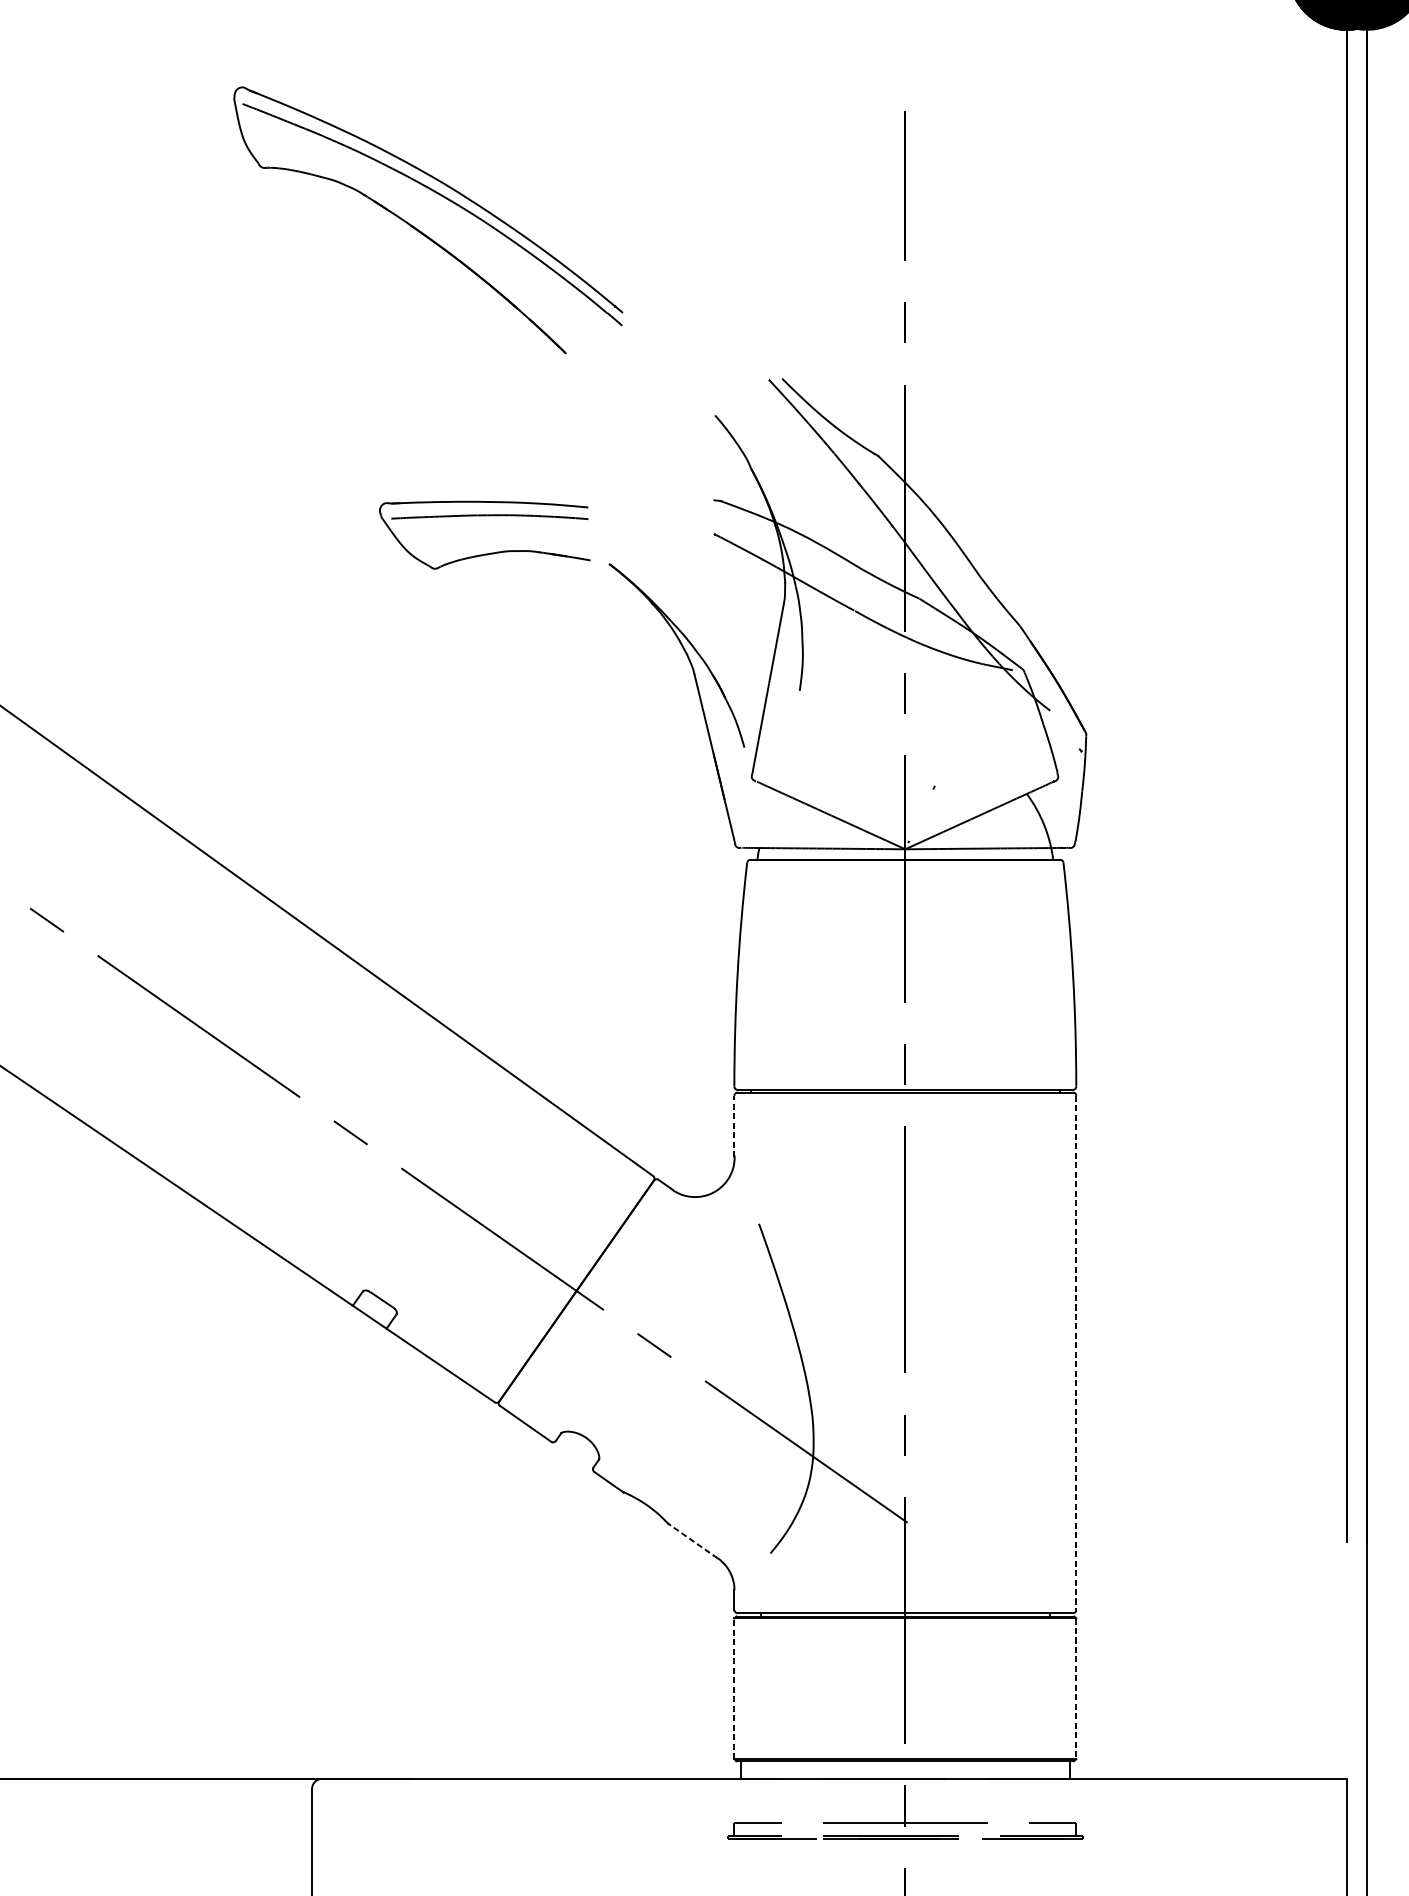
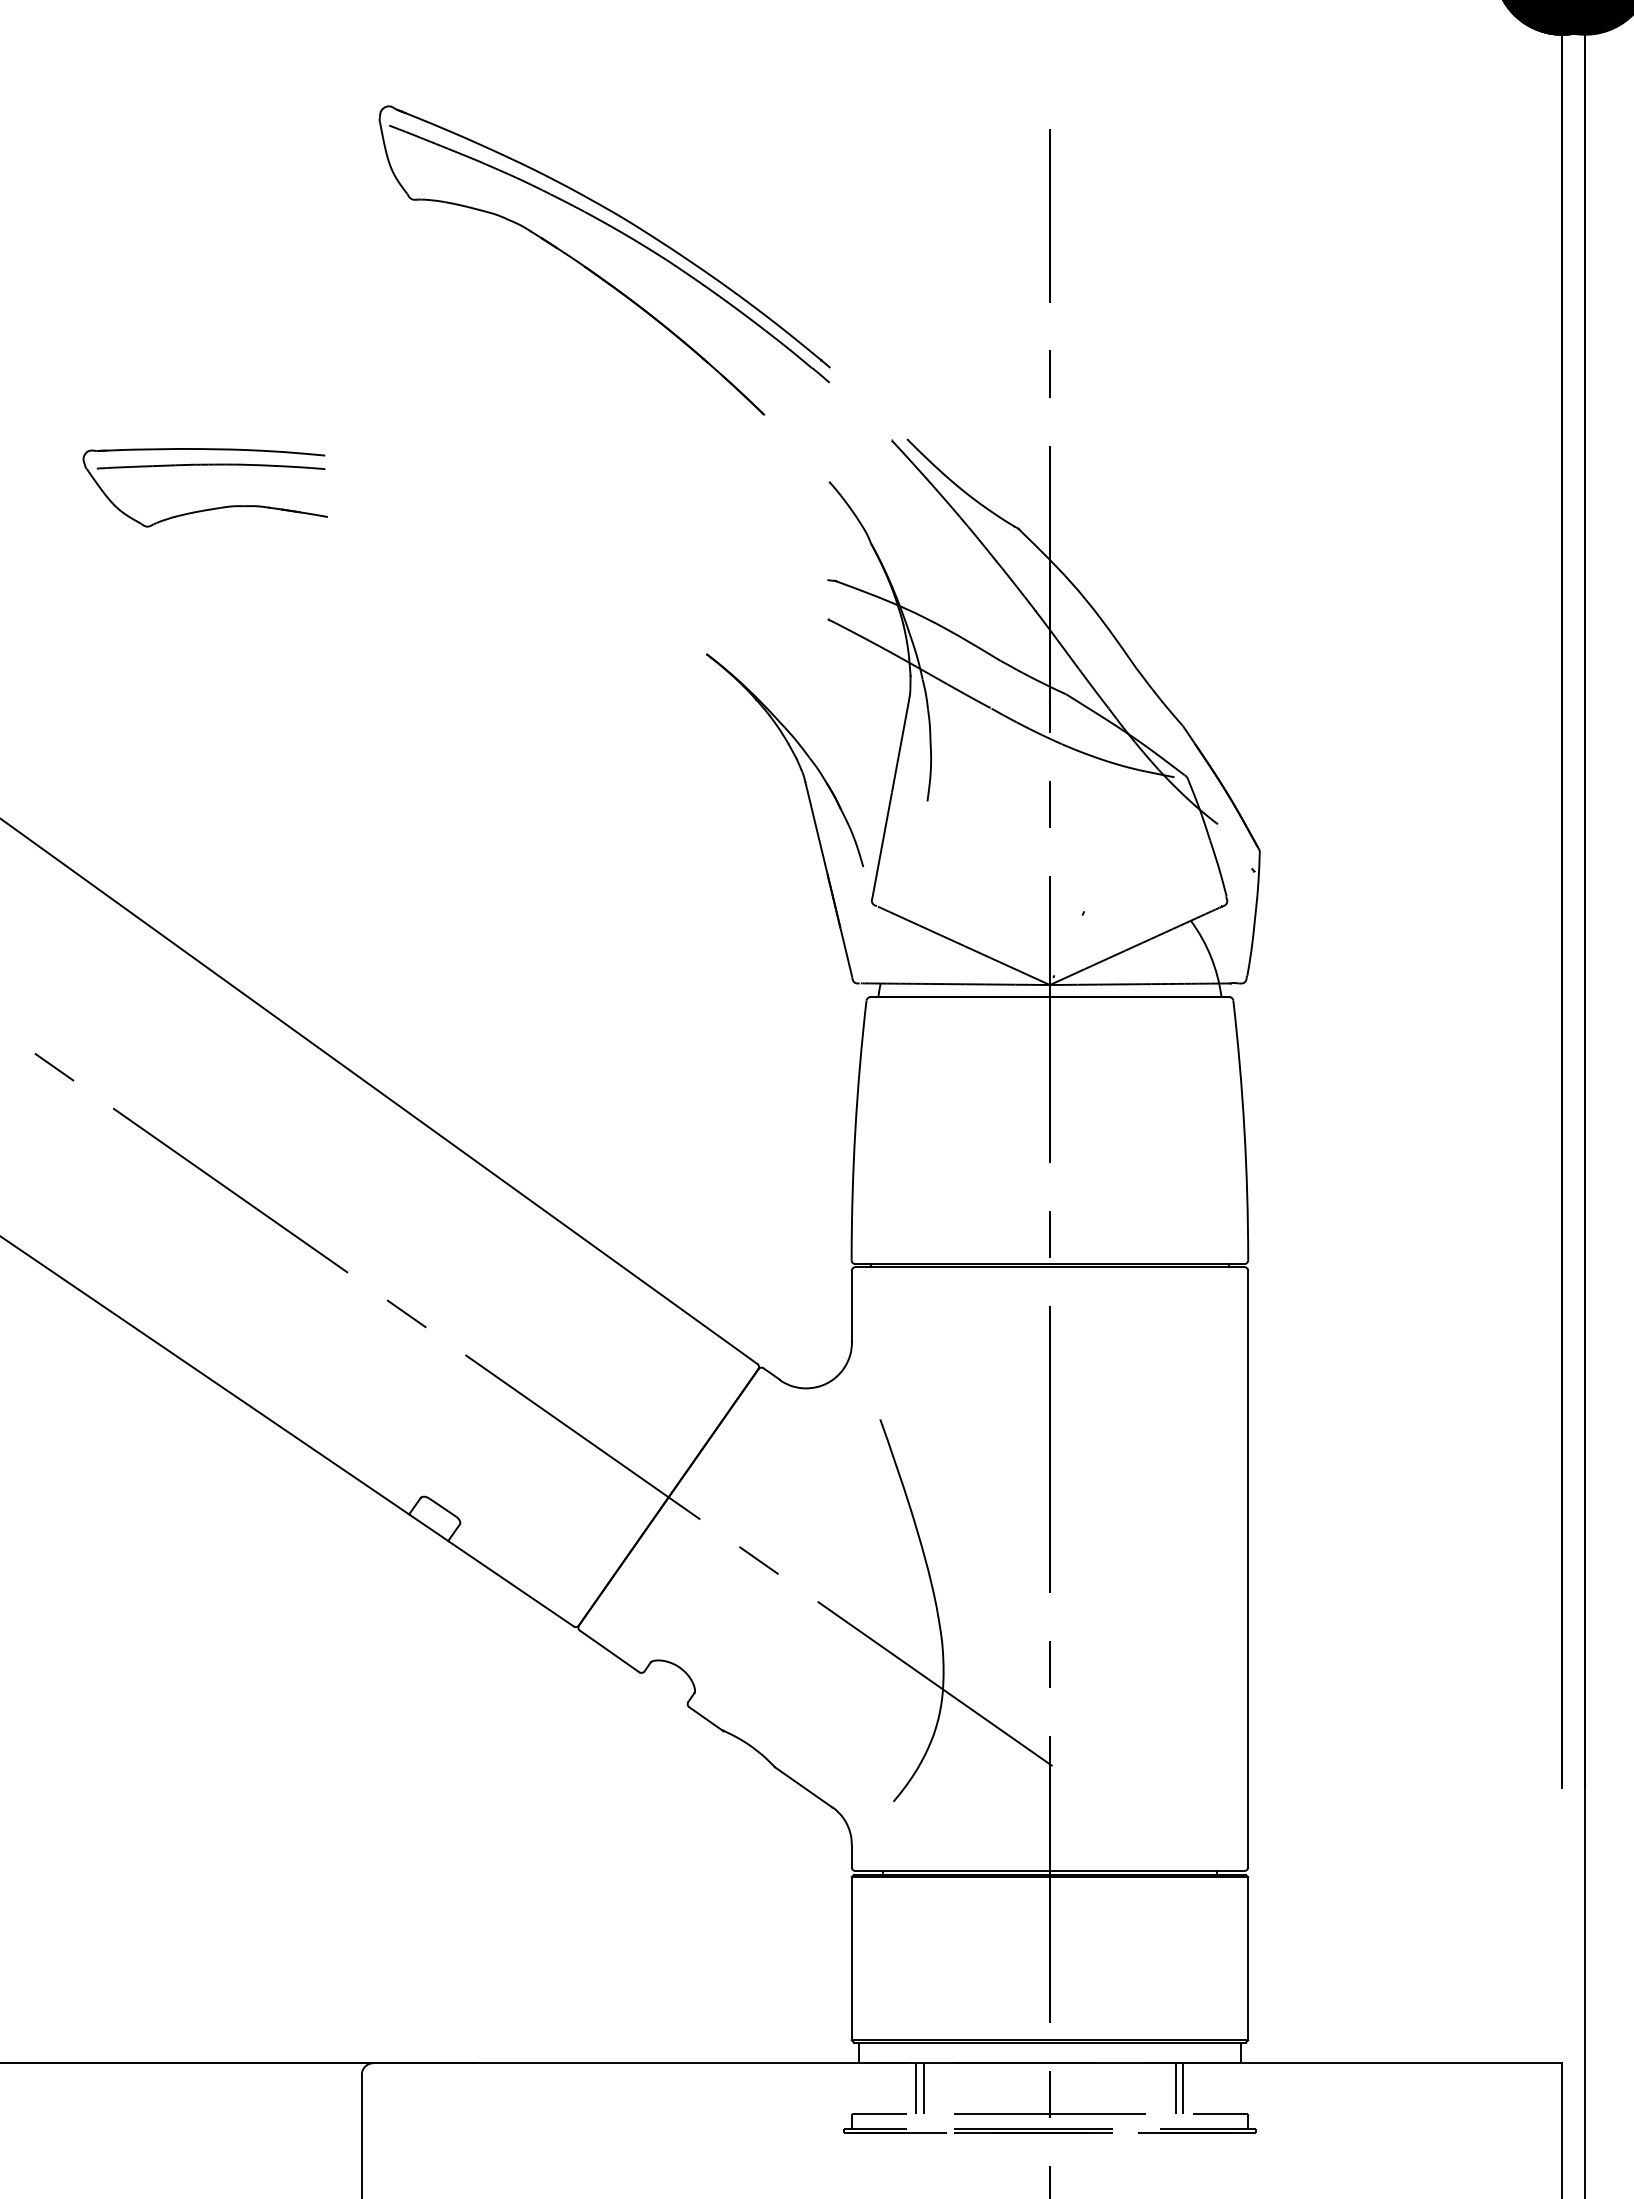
part: (420, 230) -> (595, 272), moved
part: (488, 553) -> (209, 508), moved
line: (734, 1126) -> (851, 1306), dashed -> solid
line: (1076, 1353) -> (1248, 1569), dashed -> solid
line: (692, 1540) -> (803, 1786), dashed -> solid
line: (734, 1688) -> (851, 1958), dashed -> solid
line: (1076, 1688) -> (1248, 1958), dashed -> solid
line: (790, 1800) -> (916, 2088), added
line: (797, 1800) -> (924, 2088), added
line: (1013, 1800) -> (1175, 2088), added
line: (1020, 1800) -> (1183, 2088), added

